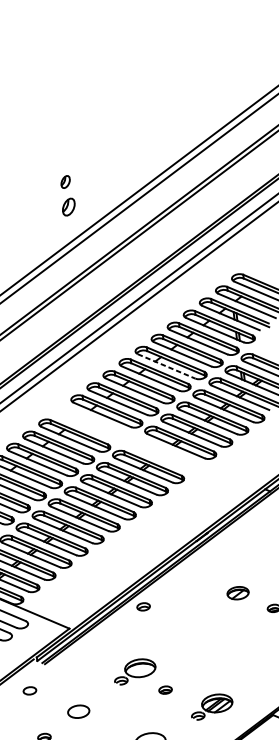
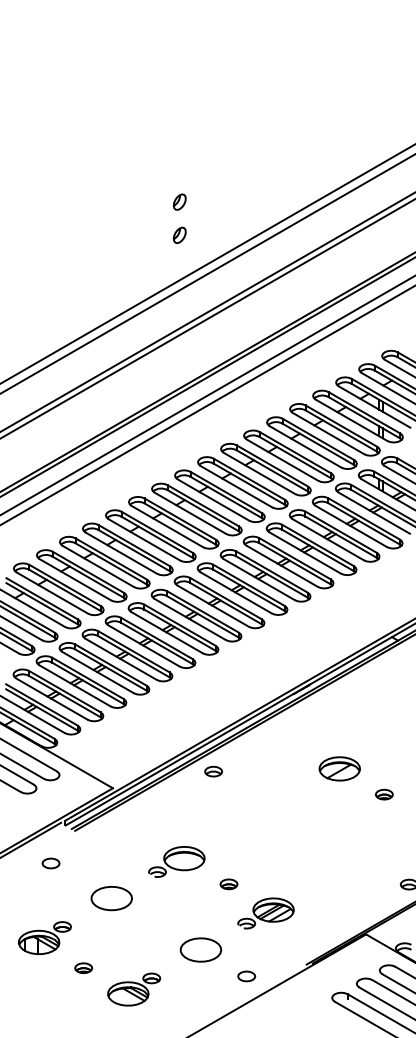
part: (68, 206) -> (179, 234), size x0.71
line: (166, 366) -> (282, 460), dashed -> solid
part: (127, 439) -> (219, 549), added
part: (237, 592) -> (339, 768), size x1.43
part: (134, 671) -> (176, 861), moved
part: (211, 706) -> (265, 913), moved
part: (78, 711) -> (111, 898), size x1.43

